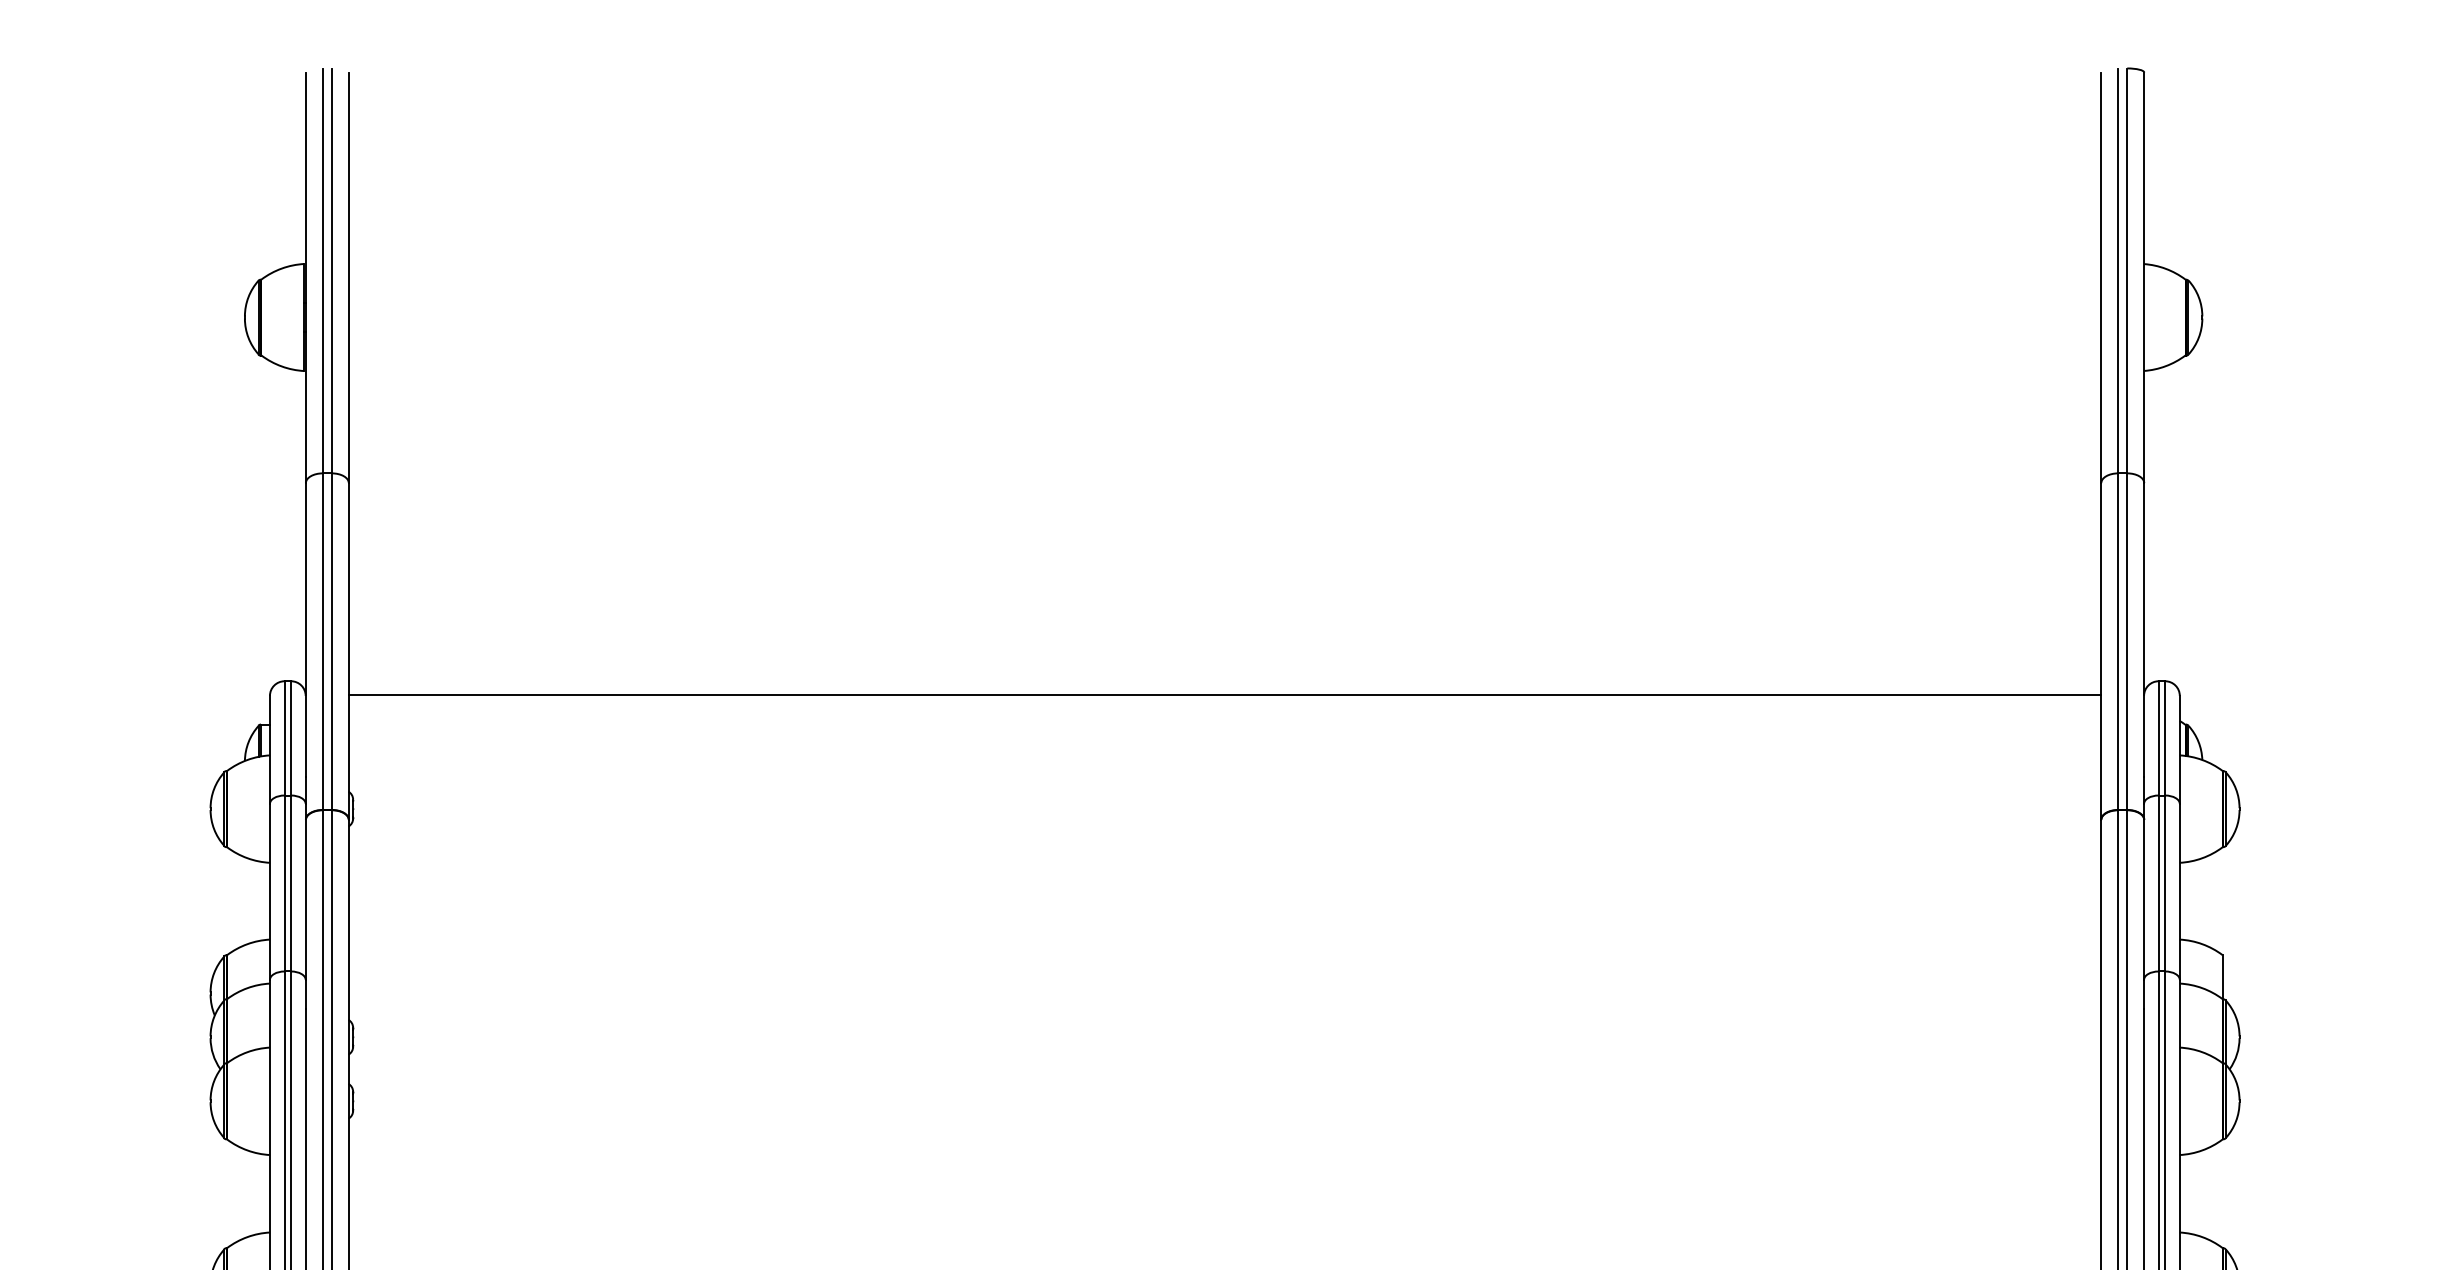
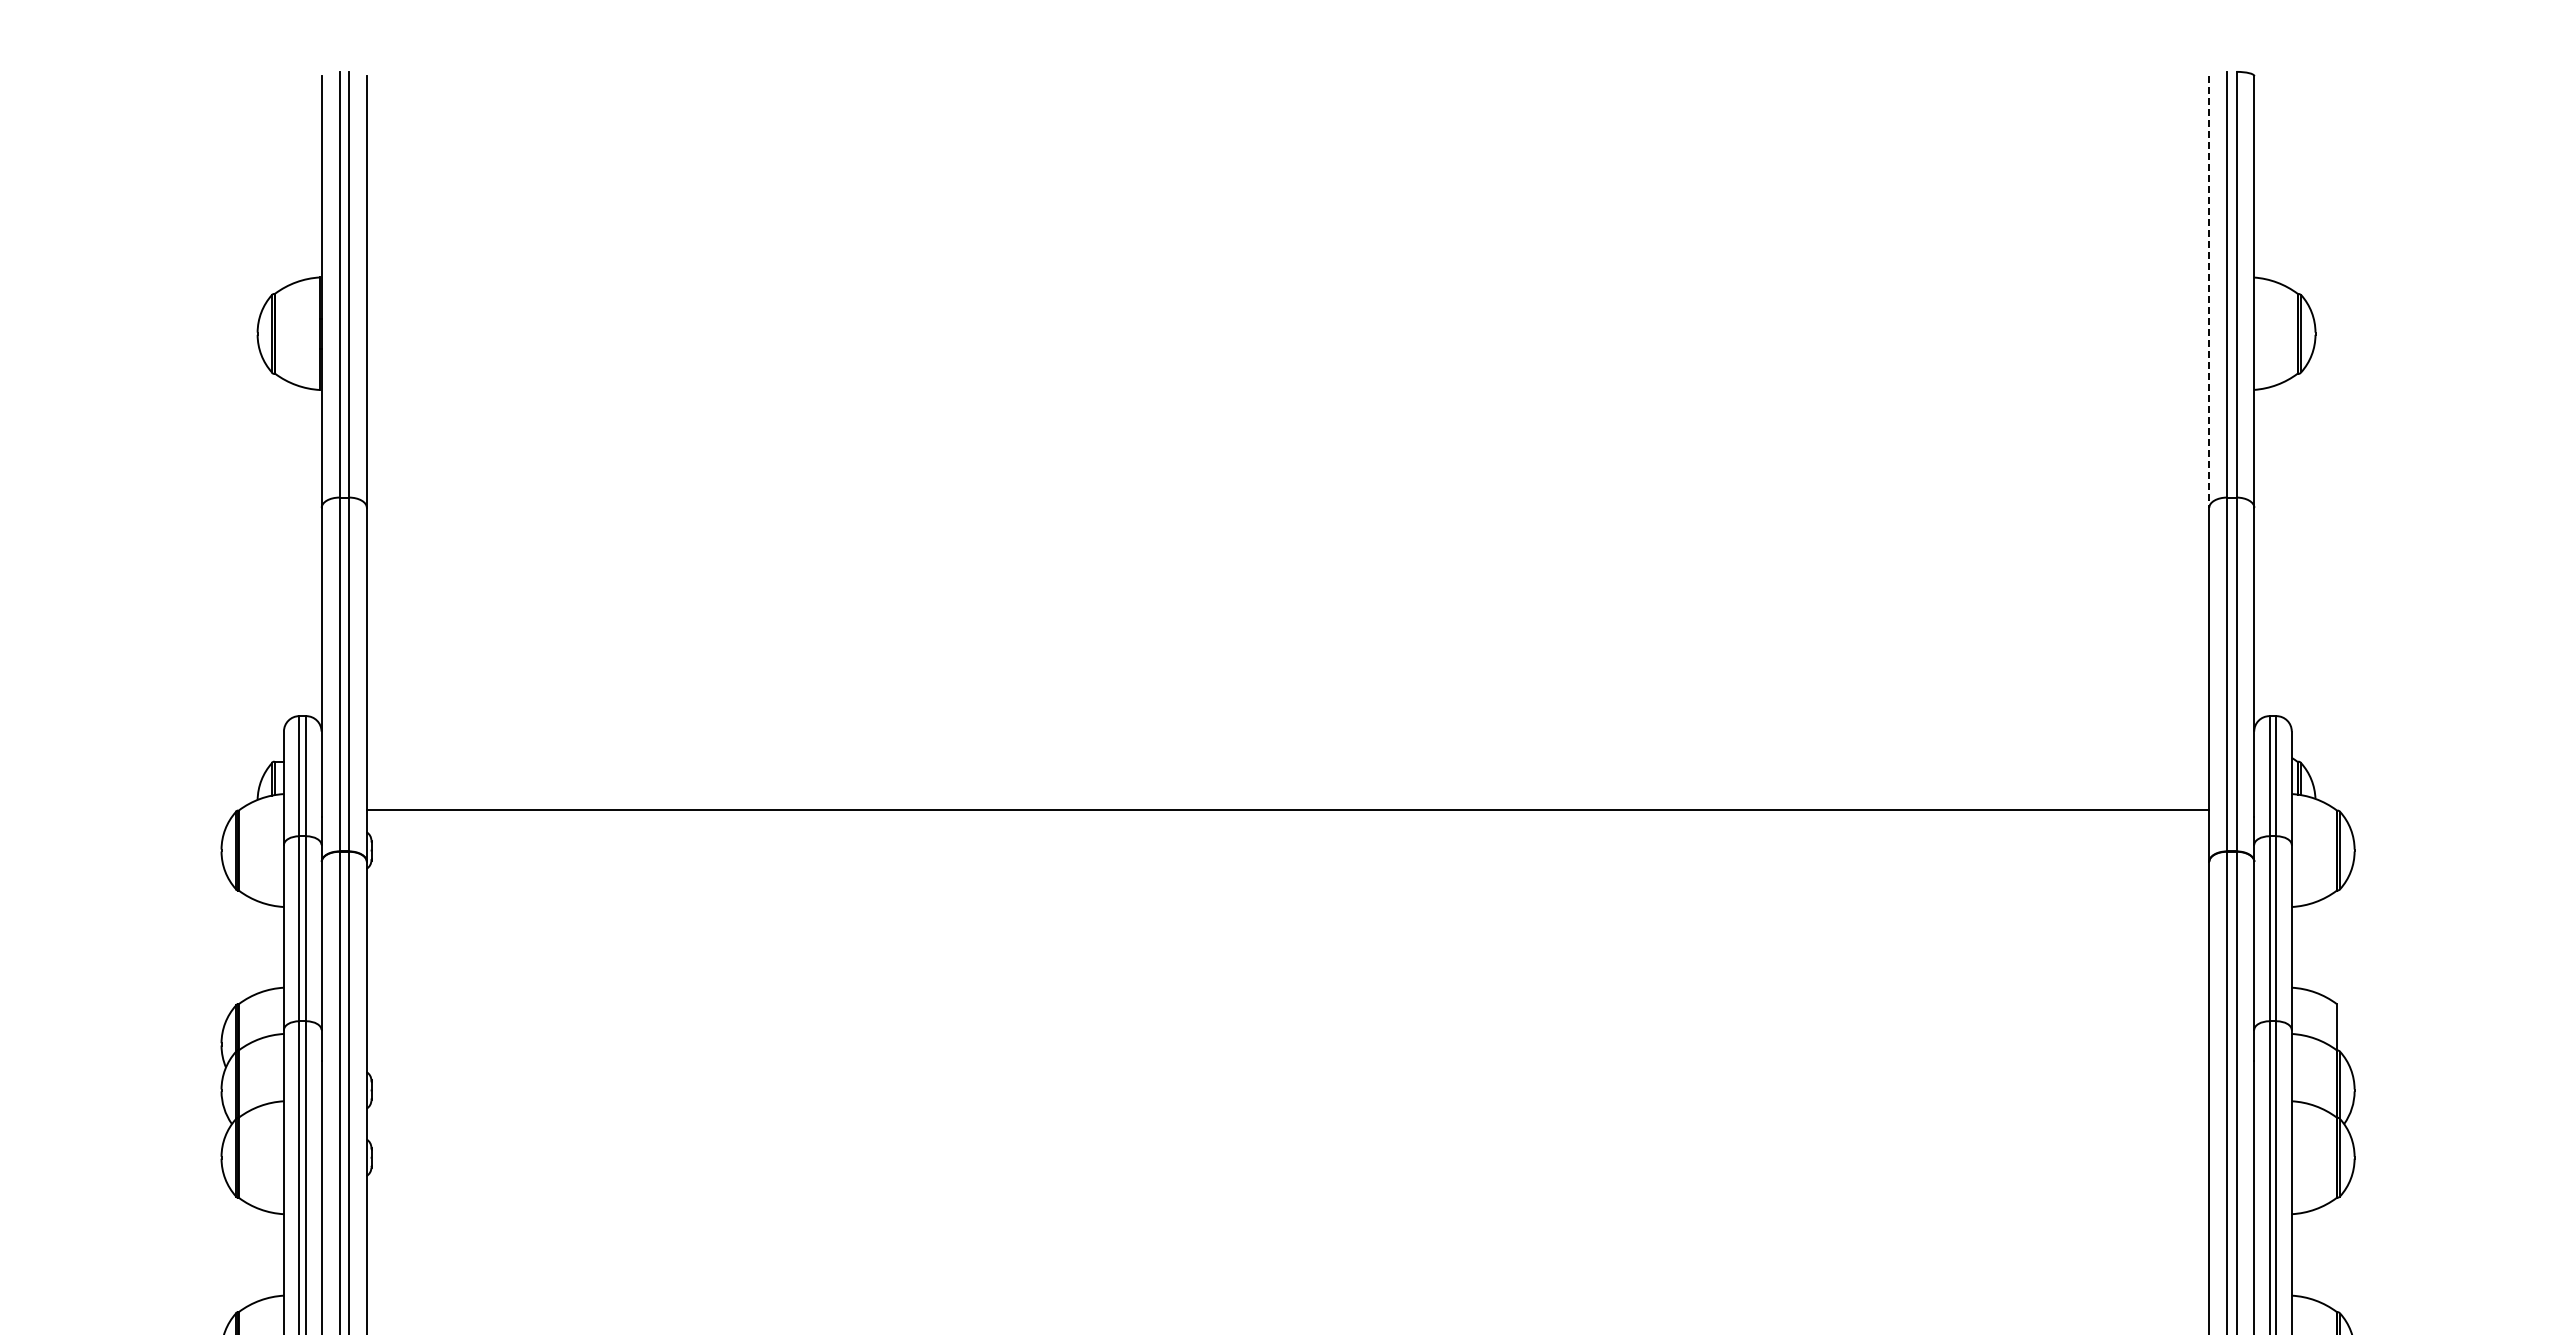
line: (2101, 278) -> (2209, 292), solid -> dashed
line: (1224, 694) -> (1287, 810), moved

